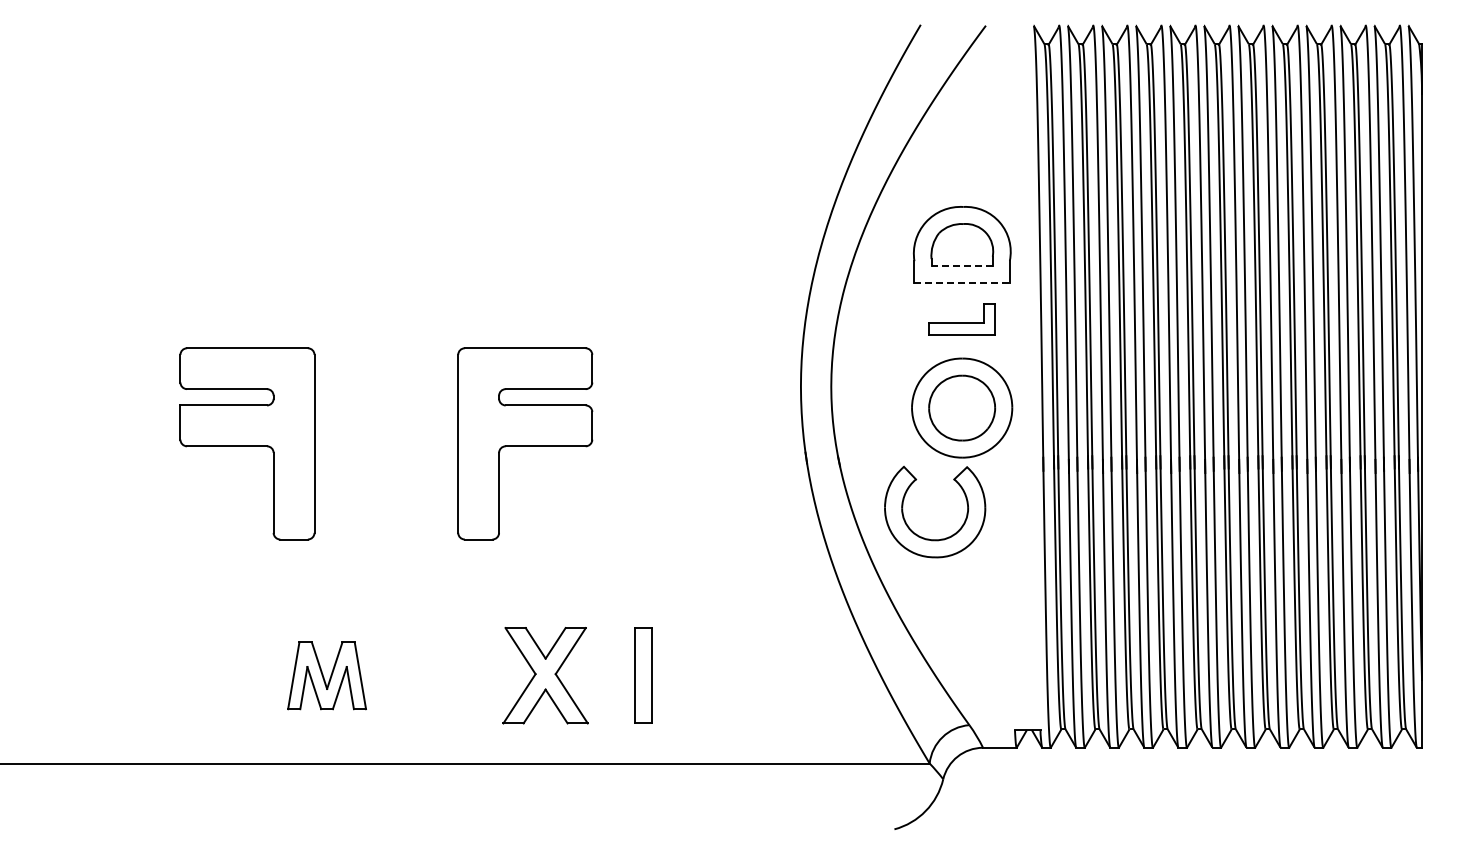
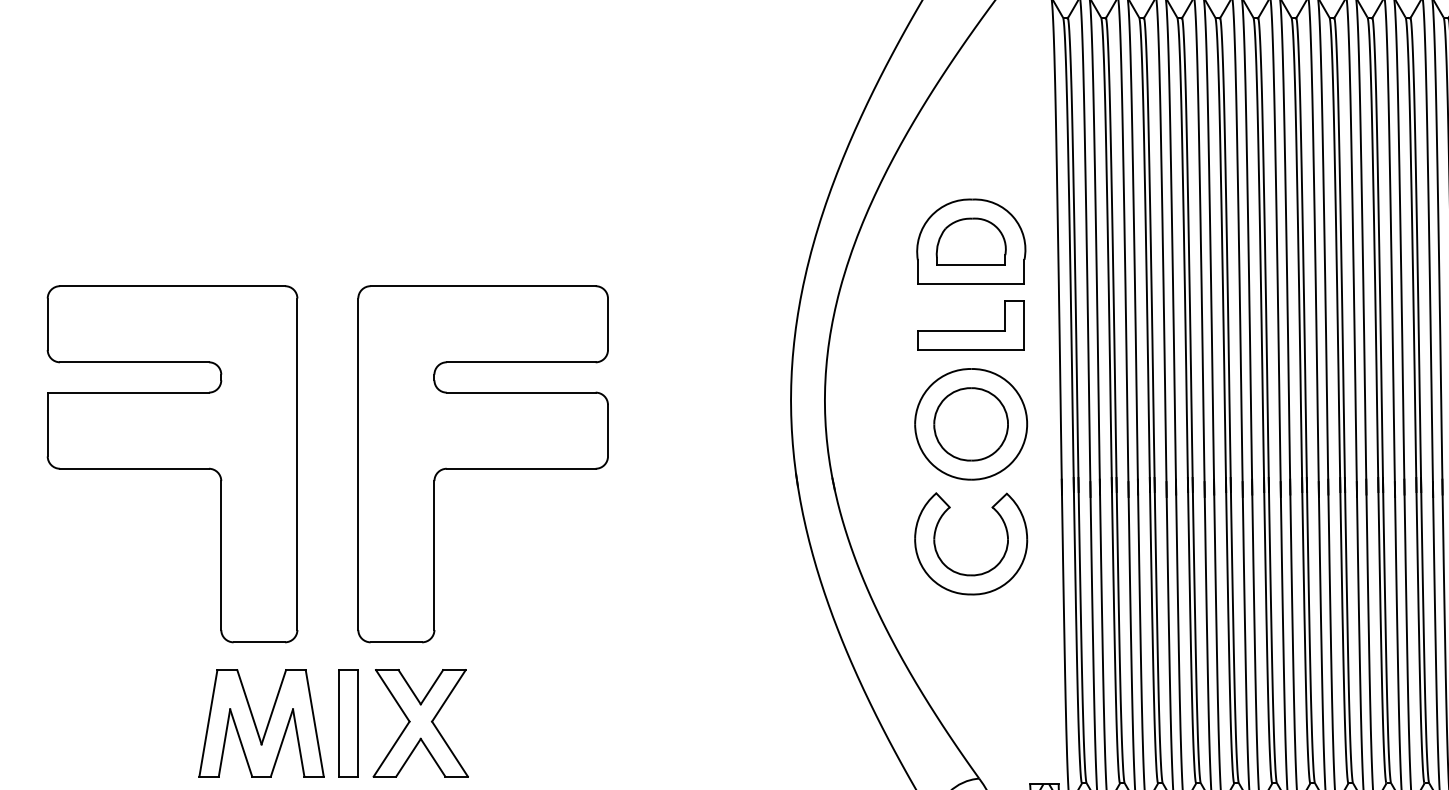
line: (962, 265) -> (971, 265), dashed -> solid
line: (962, 282) -> (971, 283), dashed -> solid
part: (961, 318) -> (970, 324), size x1.43
part: (247, 443) -> (172, 463), size x1.67
part: (524, 443) -> (482, 463), size x1.67
part: (929, 538) -> (964, 573), moved
part: (326, 675) -> (260, 723), size x1.43
part: (545, 675) -> (420, 723), moved
part: (643, 675) -> (348, 723), moved

